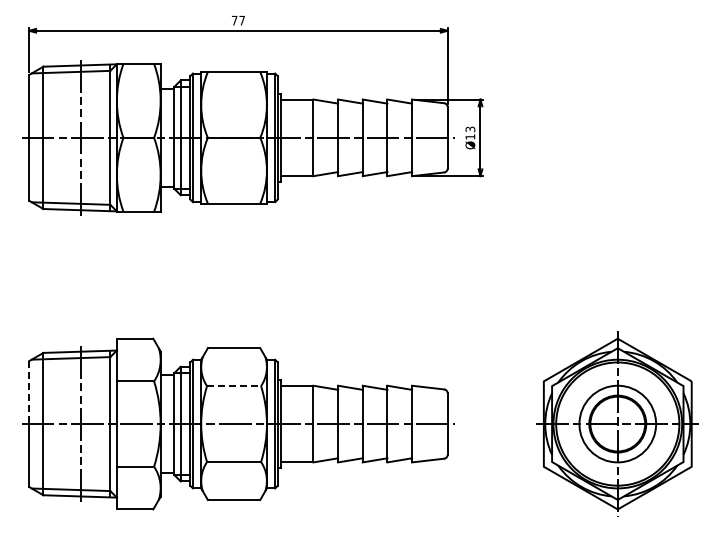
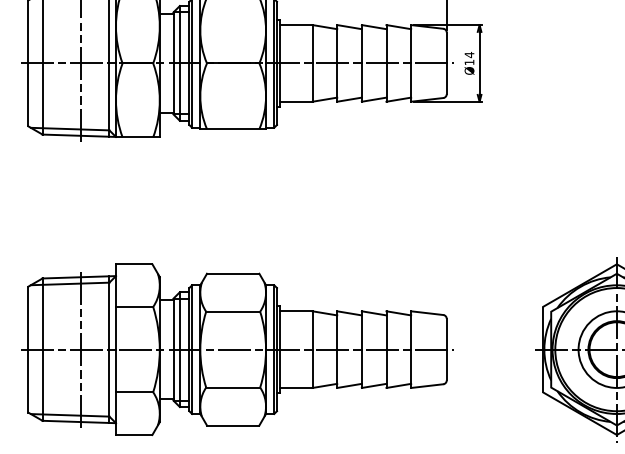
text: (470, 129) -> (469, 55), Ø13 -> Ø14
line: (234, 386) -> (233, 312), dashed -> solid
line: (29, 393) -> (28, 319), dashed -> solid

